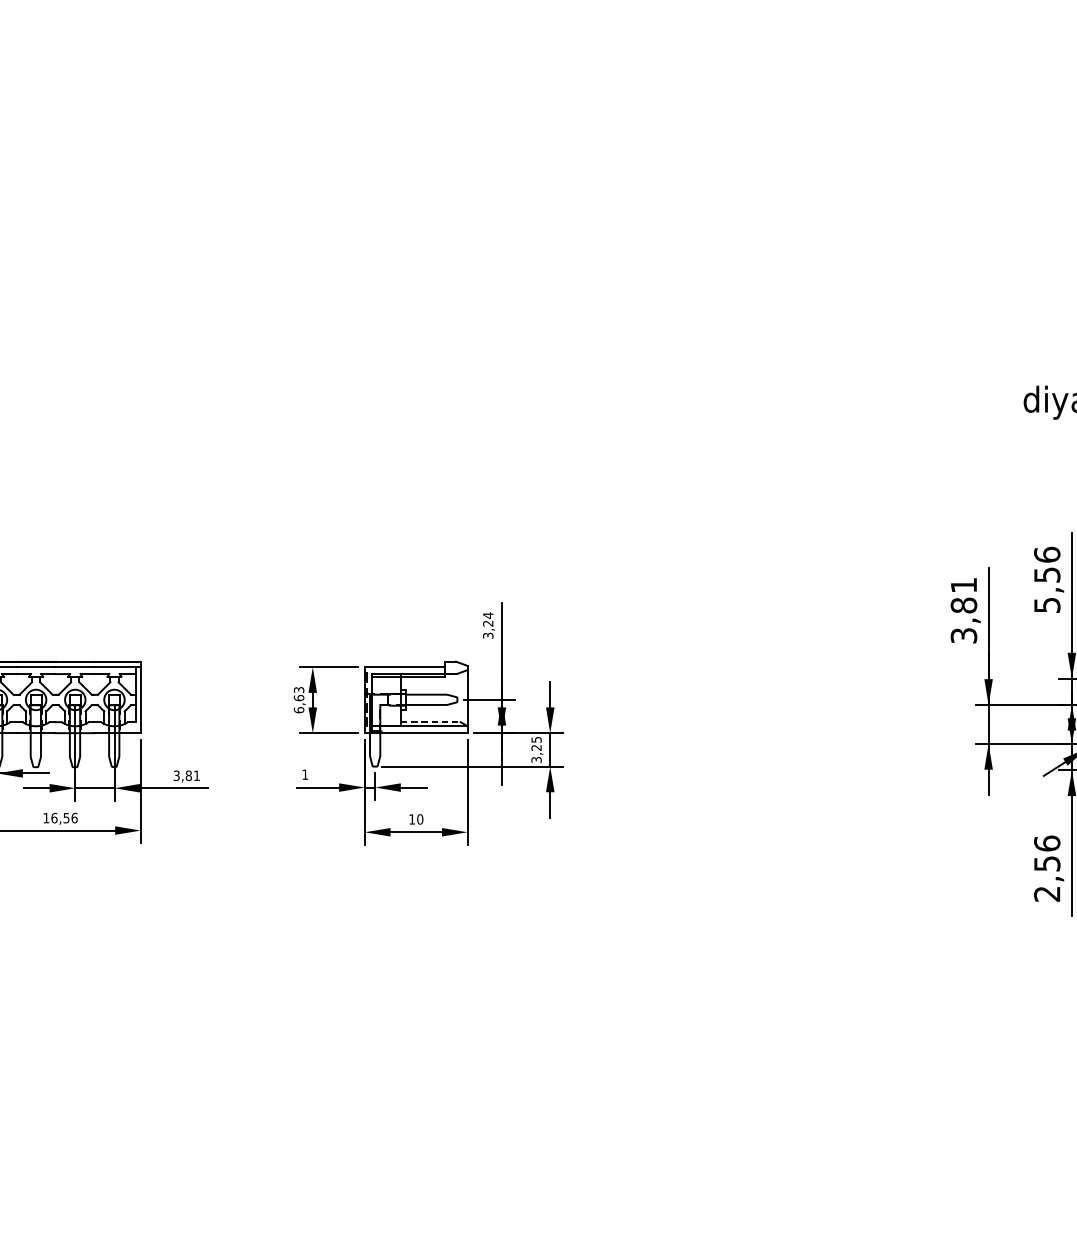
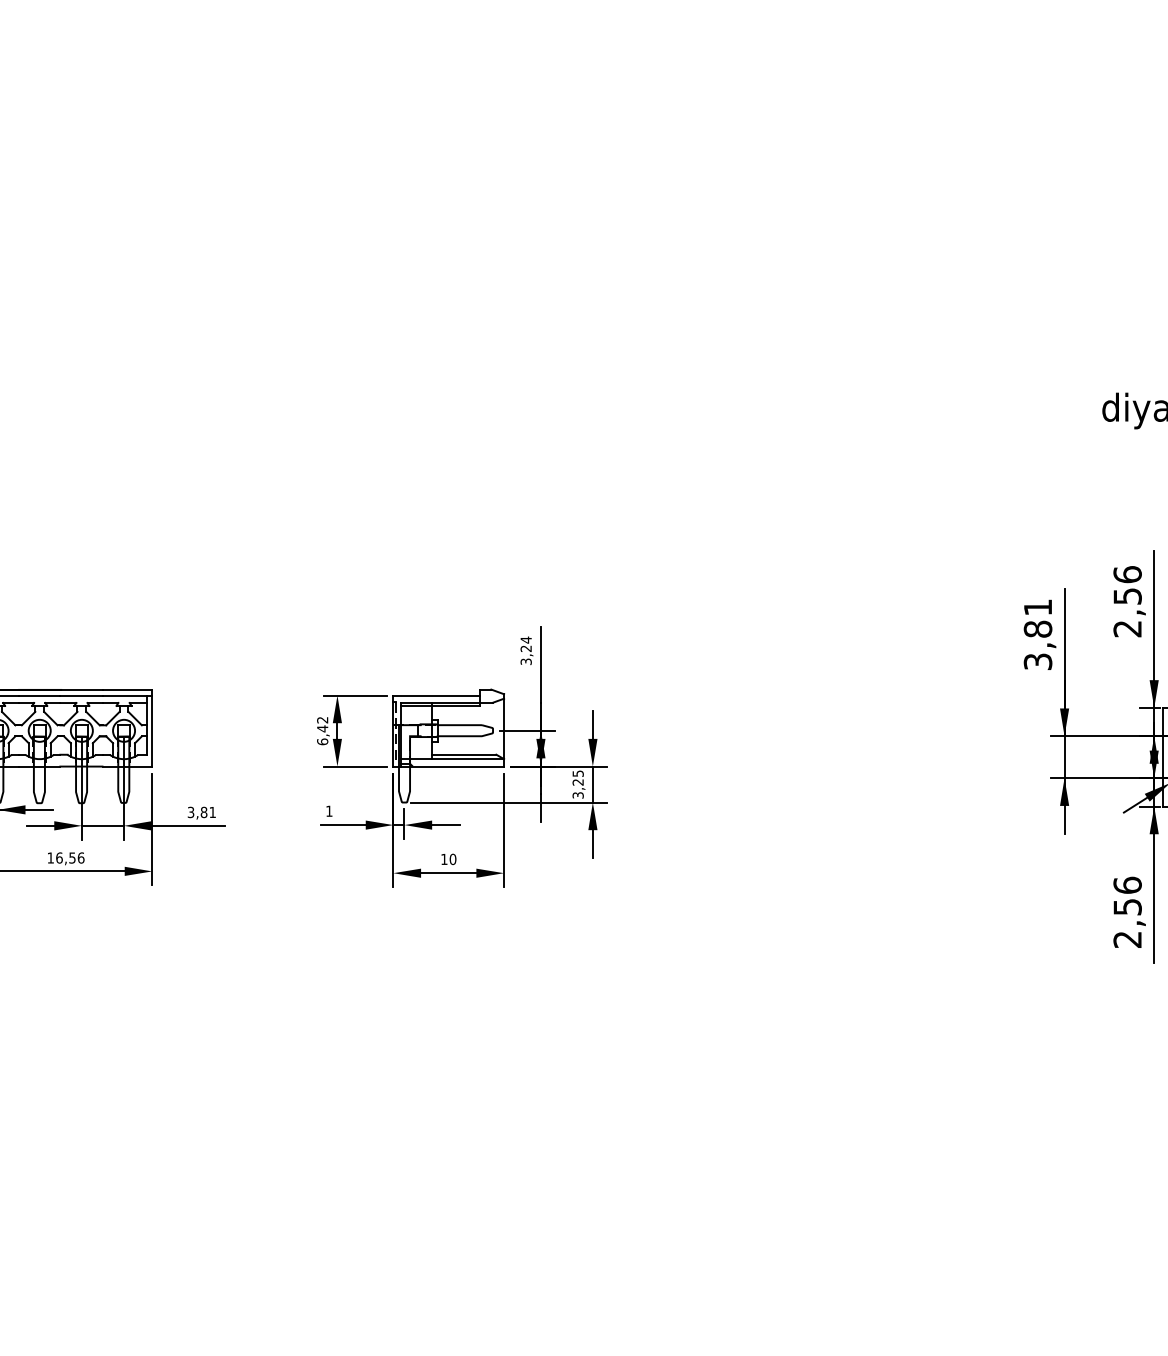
text: (1047, 605) -> (1127, 629), 5,56 -> 2,56
text: (298, 694) -> (322, 724), 6,63 -> 6,42
line: (430, 721) -> (464, 754), dashed -> solid

